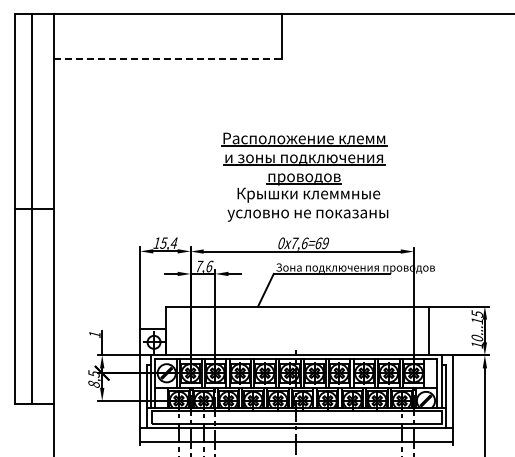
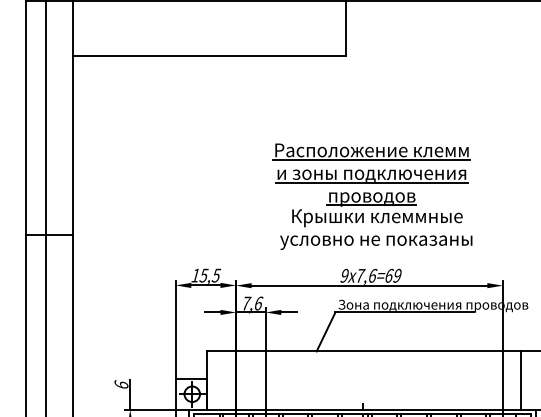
line: (168, 59) -> (209, 55), dashed -> solid
text: (174, 242) -> (216, 274), 15,4 -> 15,5
text: (280, 243) -> (343, 276), 0 -> 9
text: (94, 334) -> (121, 384), 1 -> 6

